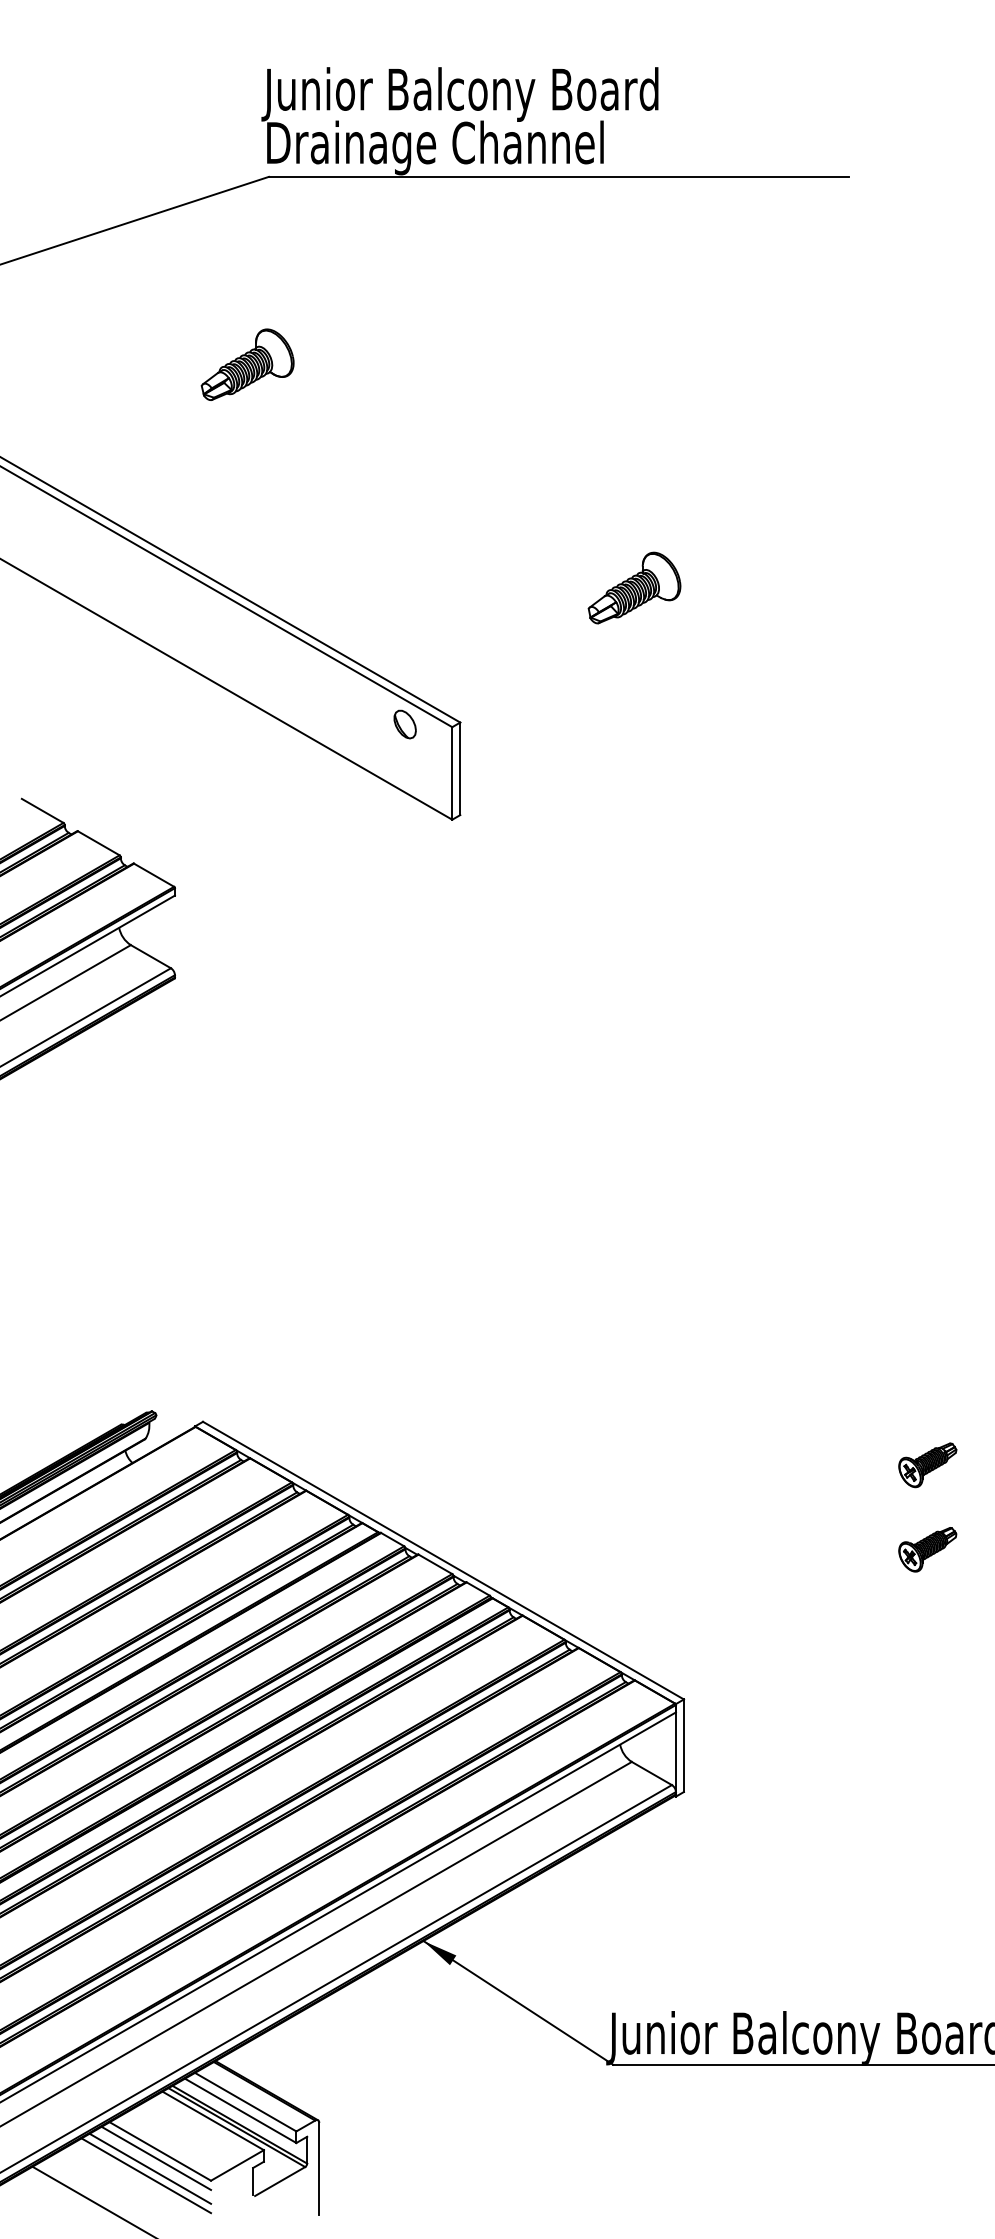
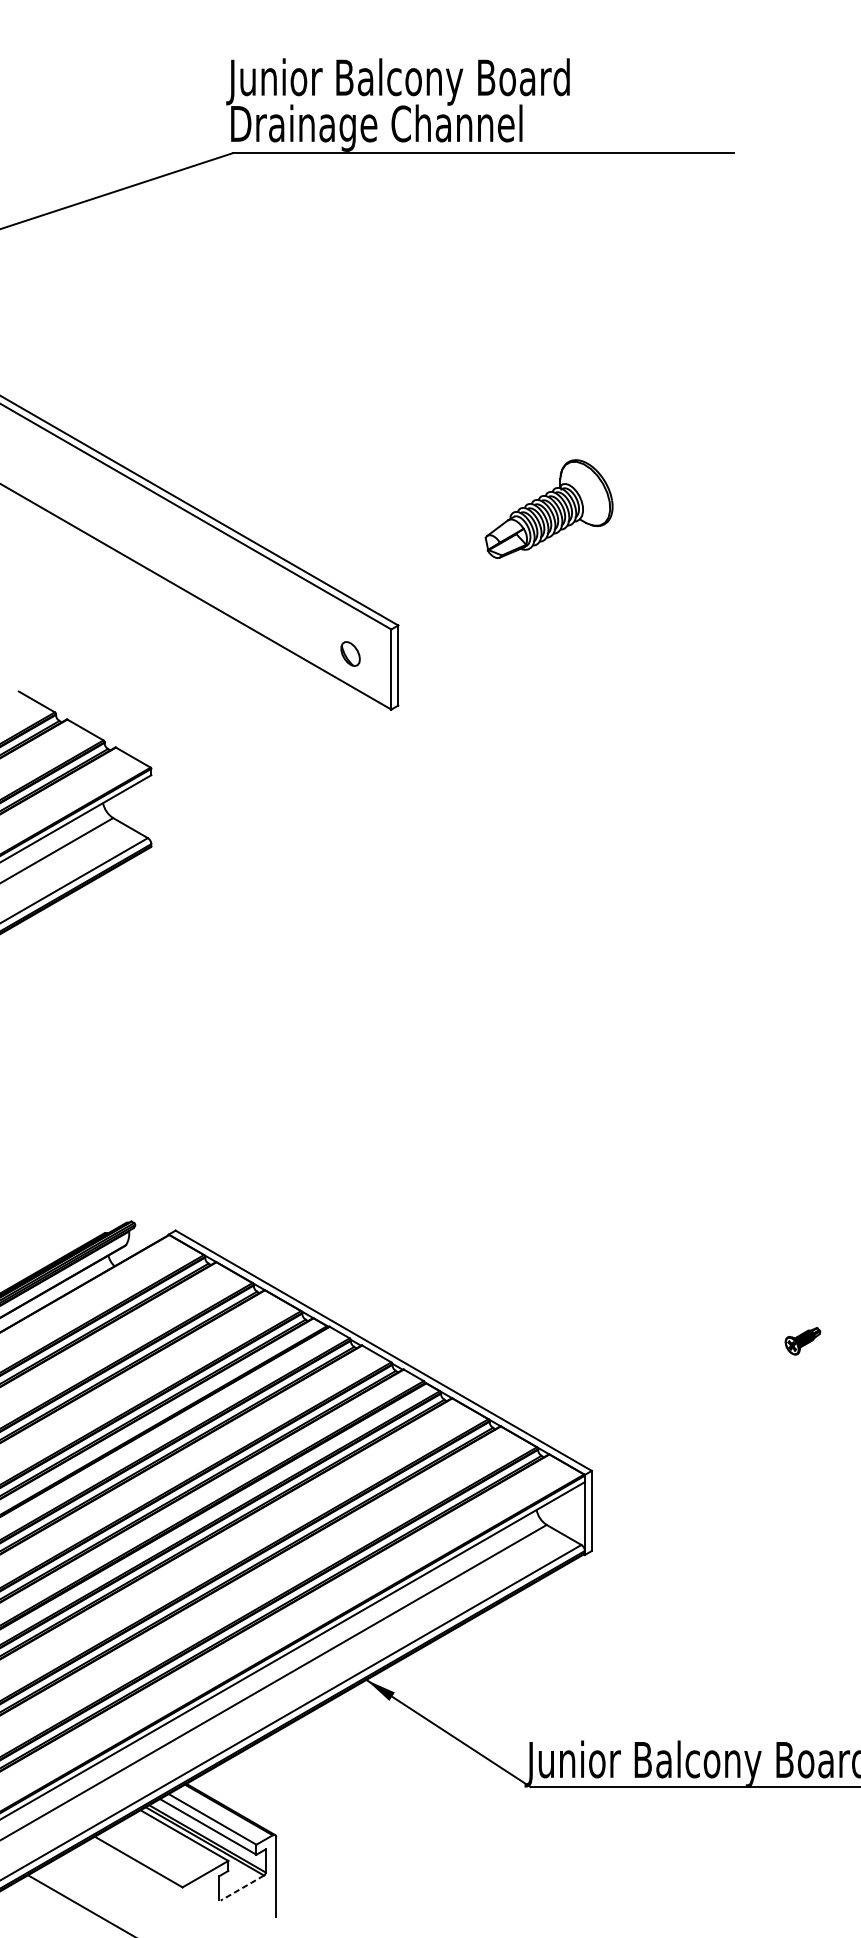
part: (247, 364) -> (214, 315), removed
part: (634, 587) -> (549, 508), size x1.6
part: (404, 724) -> (350, 653), moved
part: (927, 1465) -> (802, 1268), removed
part: (927, 1549) -> (802, 1341), size x0.7
line: (156, 2157) -> (135, 1867), removed
line: (150, 2168) -> (130, 1876), removed
line: (146, 2175) -> (126, 1882), removed
line: (280, 2181) -> (242, 1888), solid -> dashed

